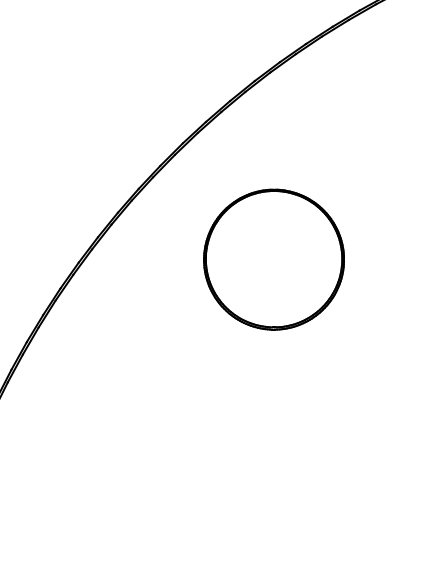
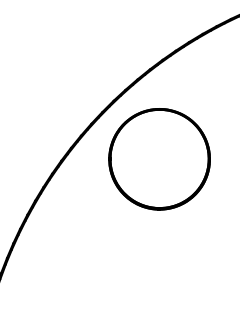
part: (273, 259) -> (159, 159), size x1.43

